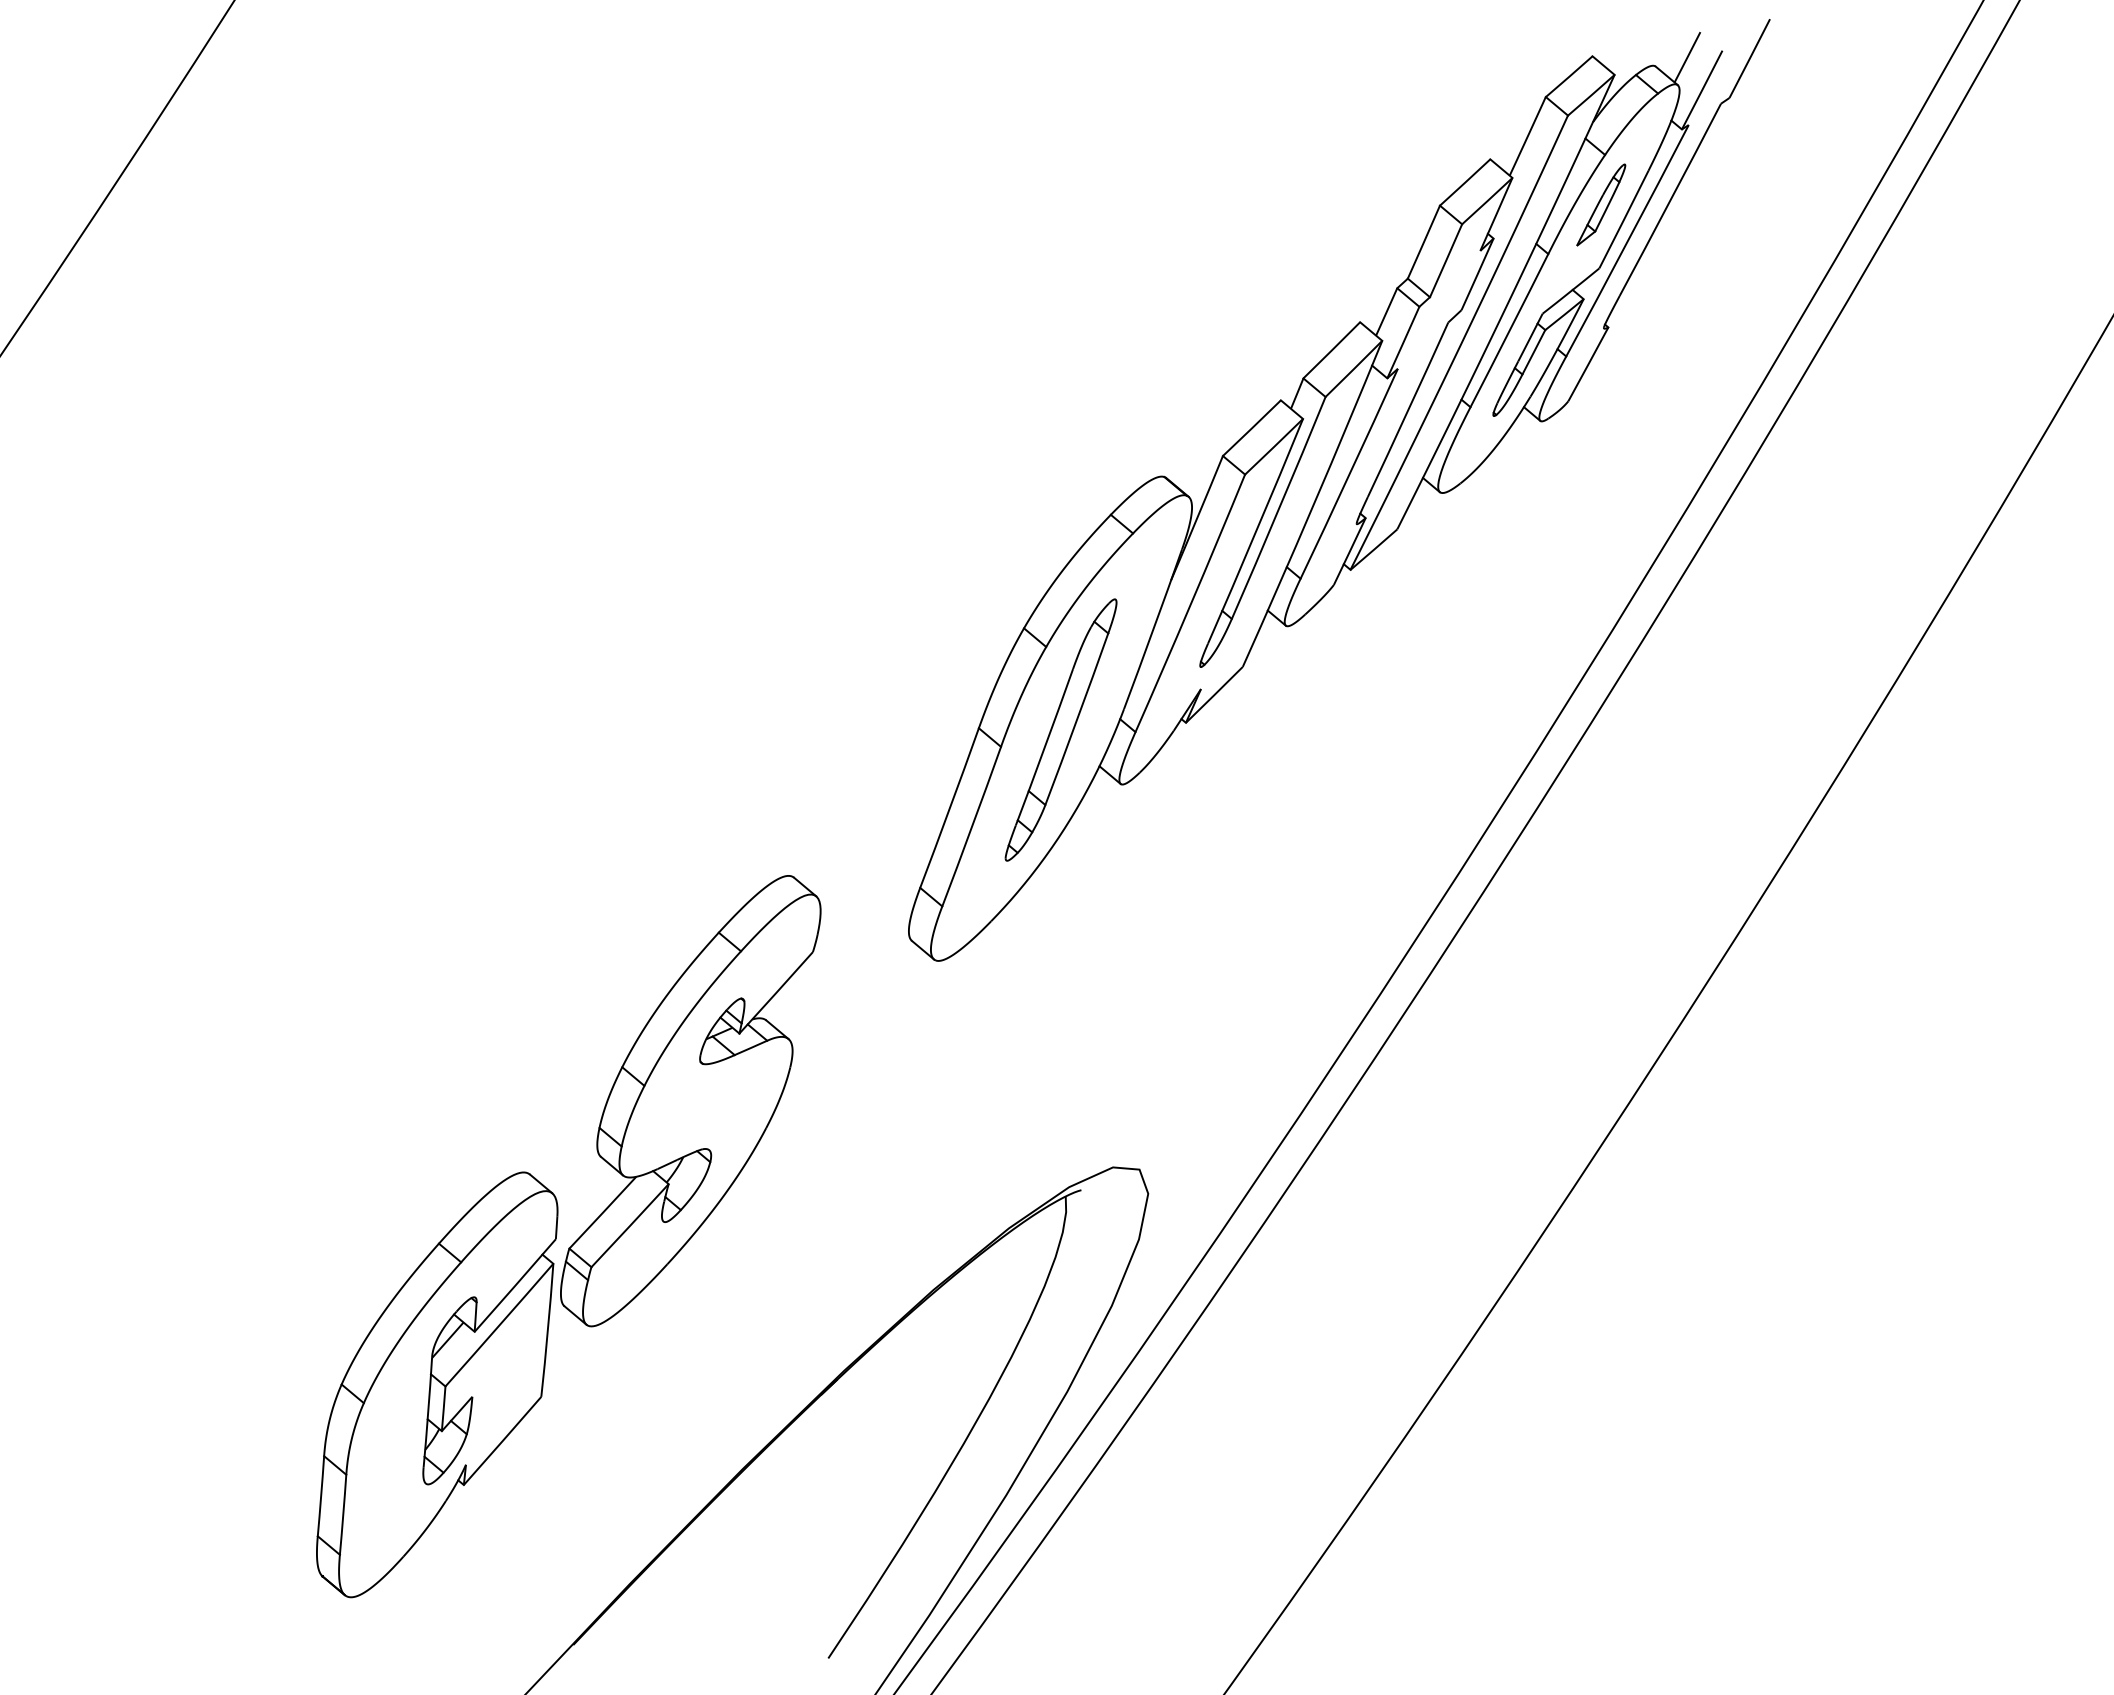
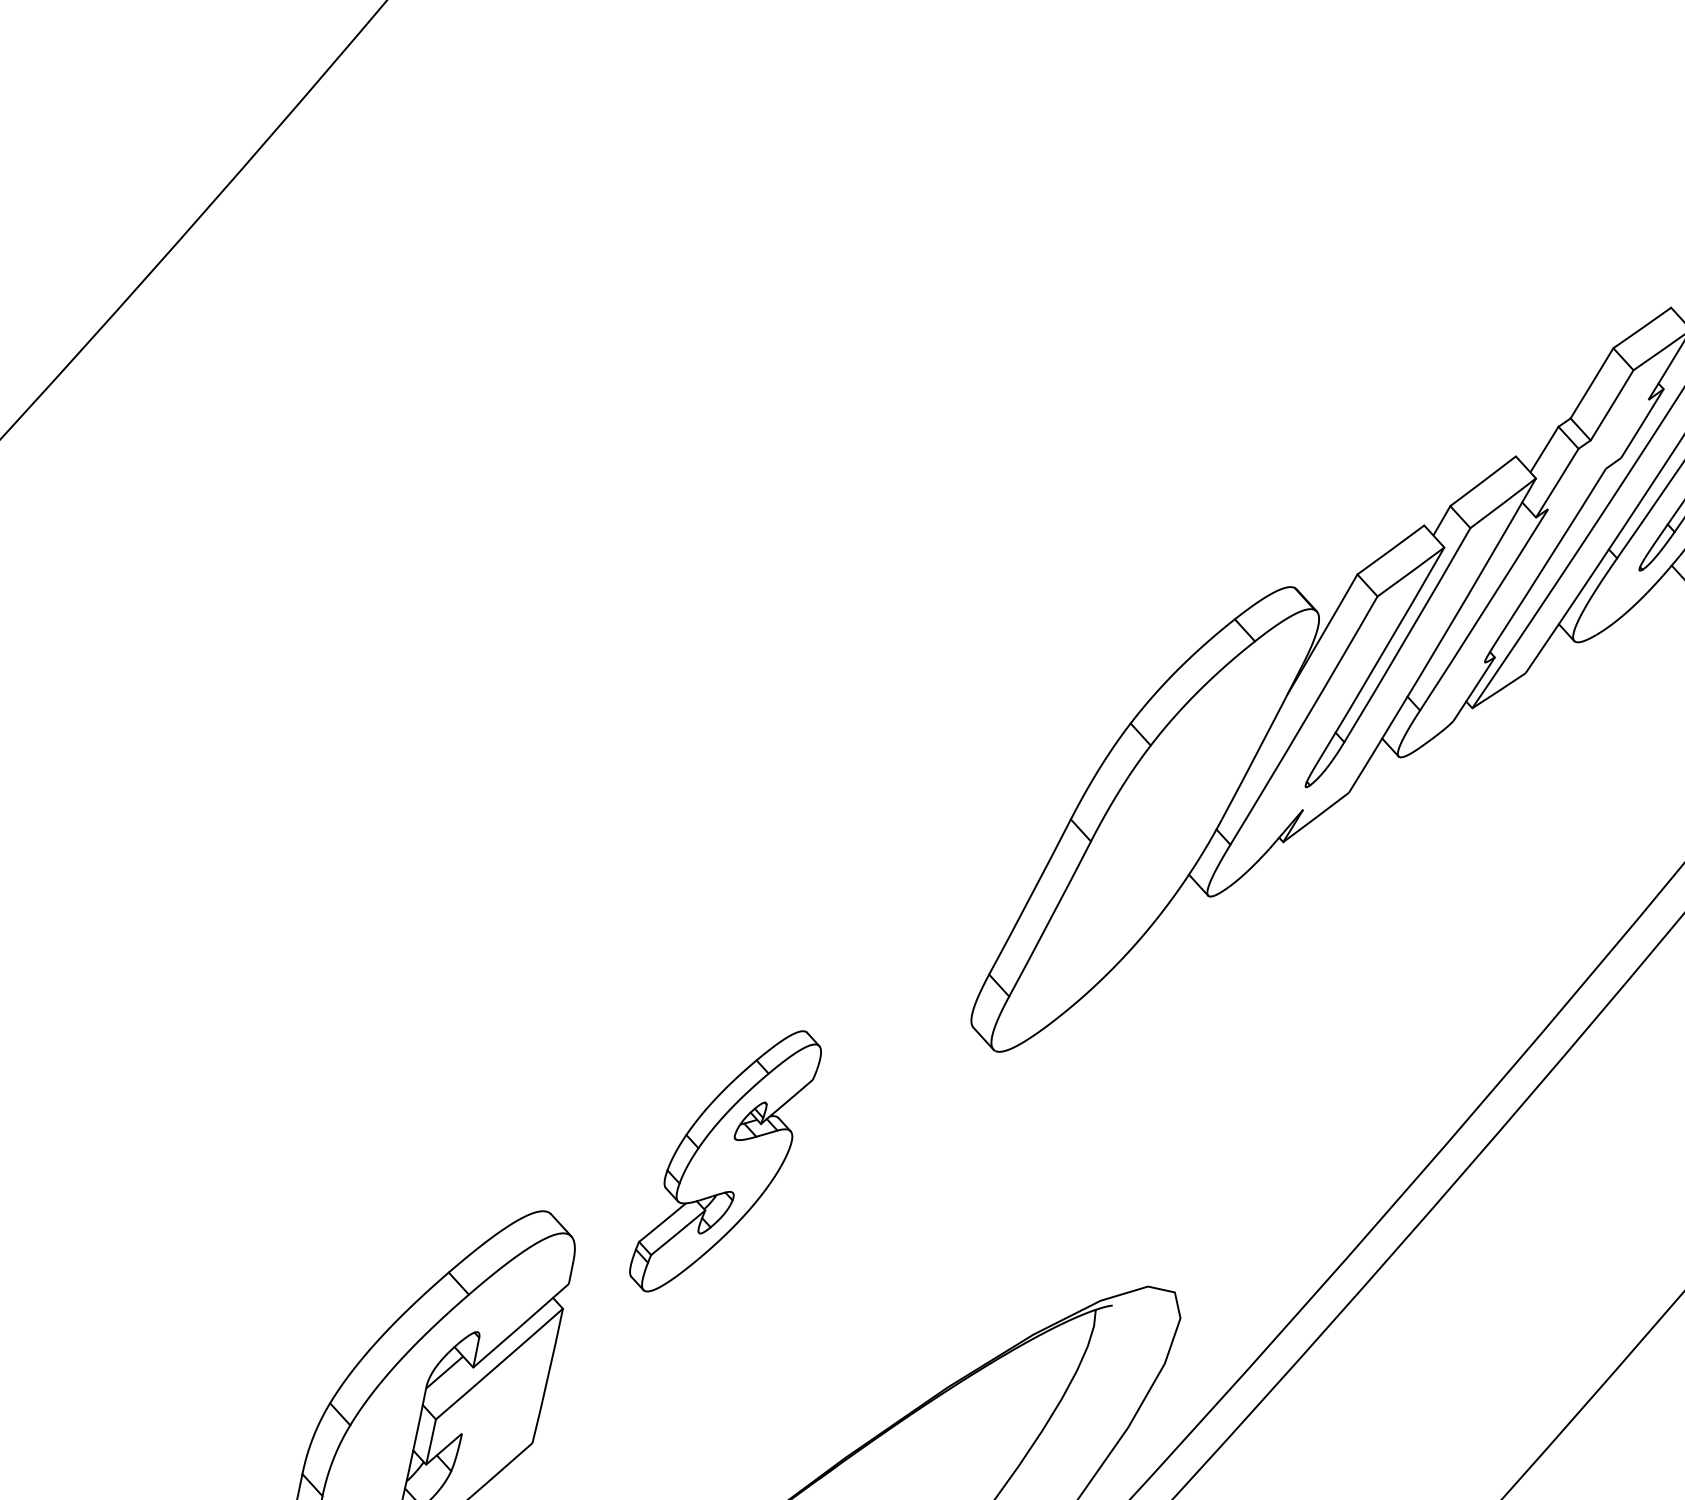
part: (1060, 729) -> (1154, 831), removed
part: (690, 1101) -> (725, 1161), size x0.6

